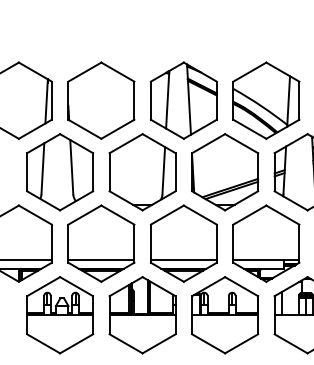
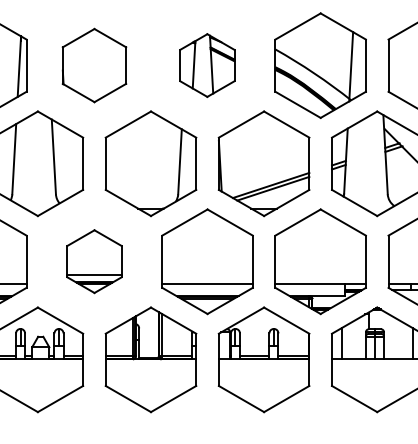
part: (101, 100) -> (94, 65), size x0.7
part: (183, 100) -> (207, 65), size x0.6
part: (101, 243) -> (94, 261), size x0.6

